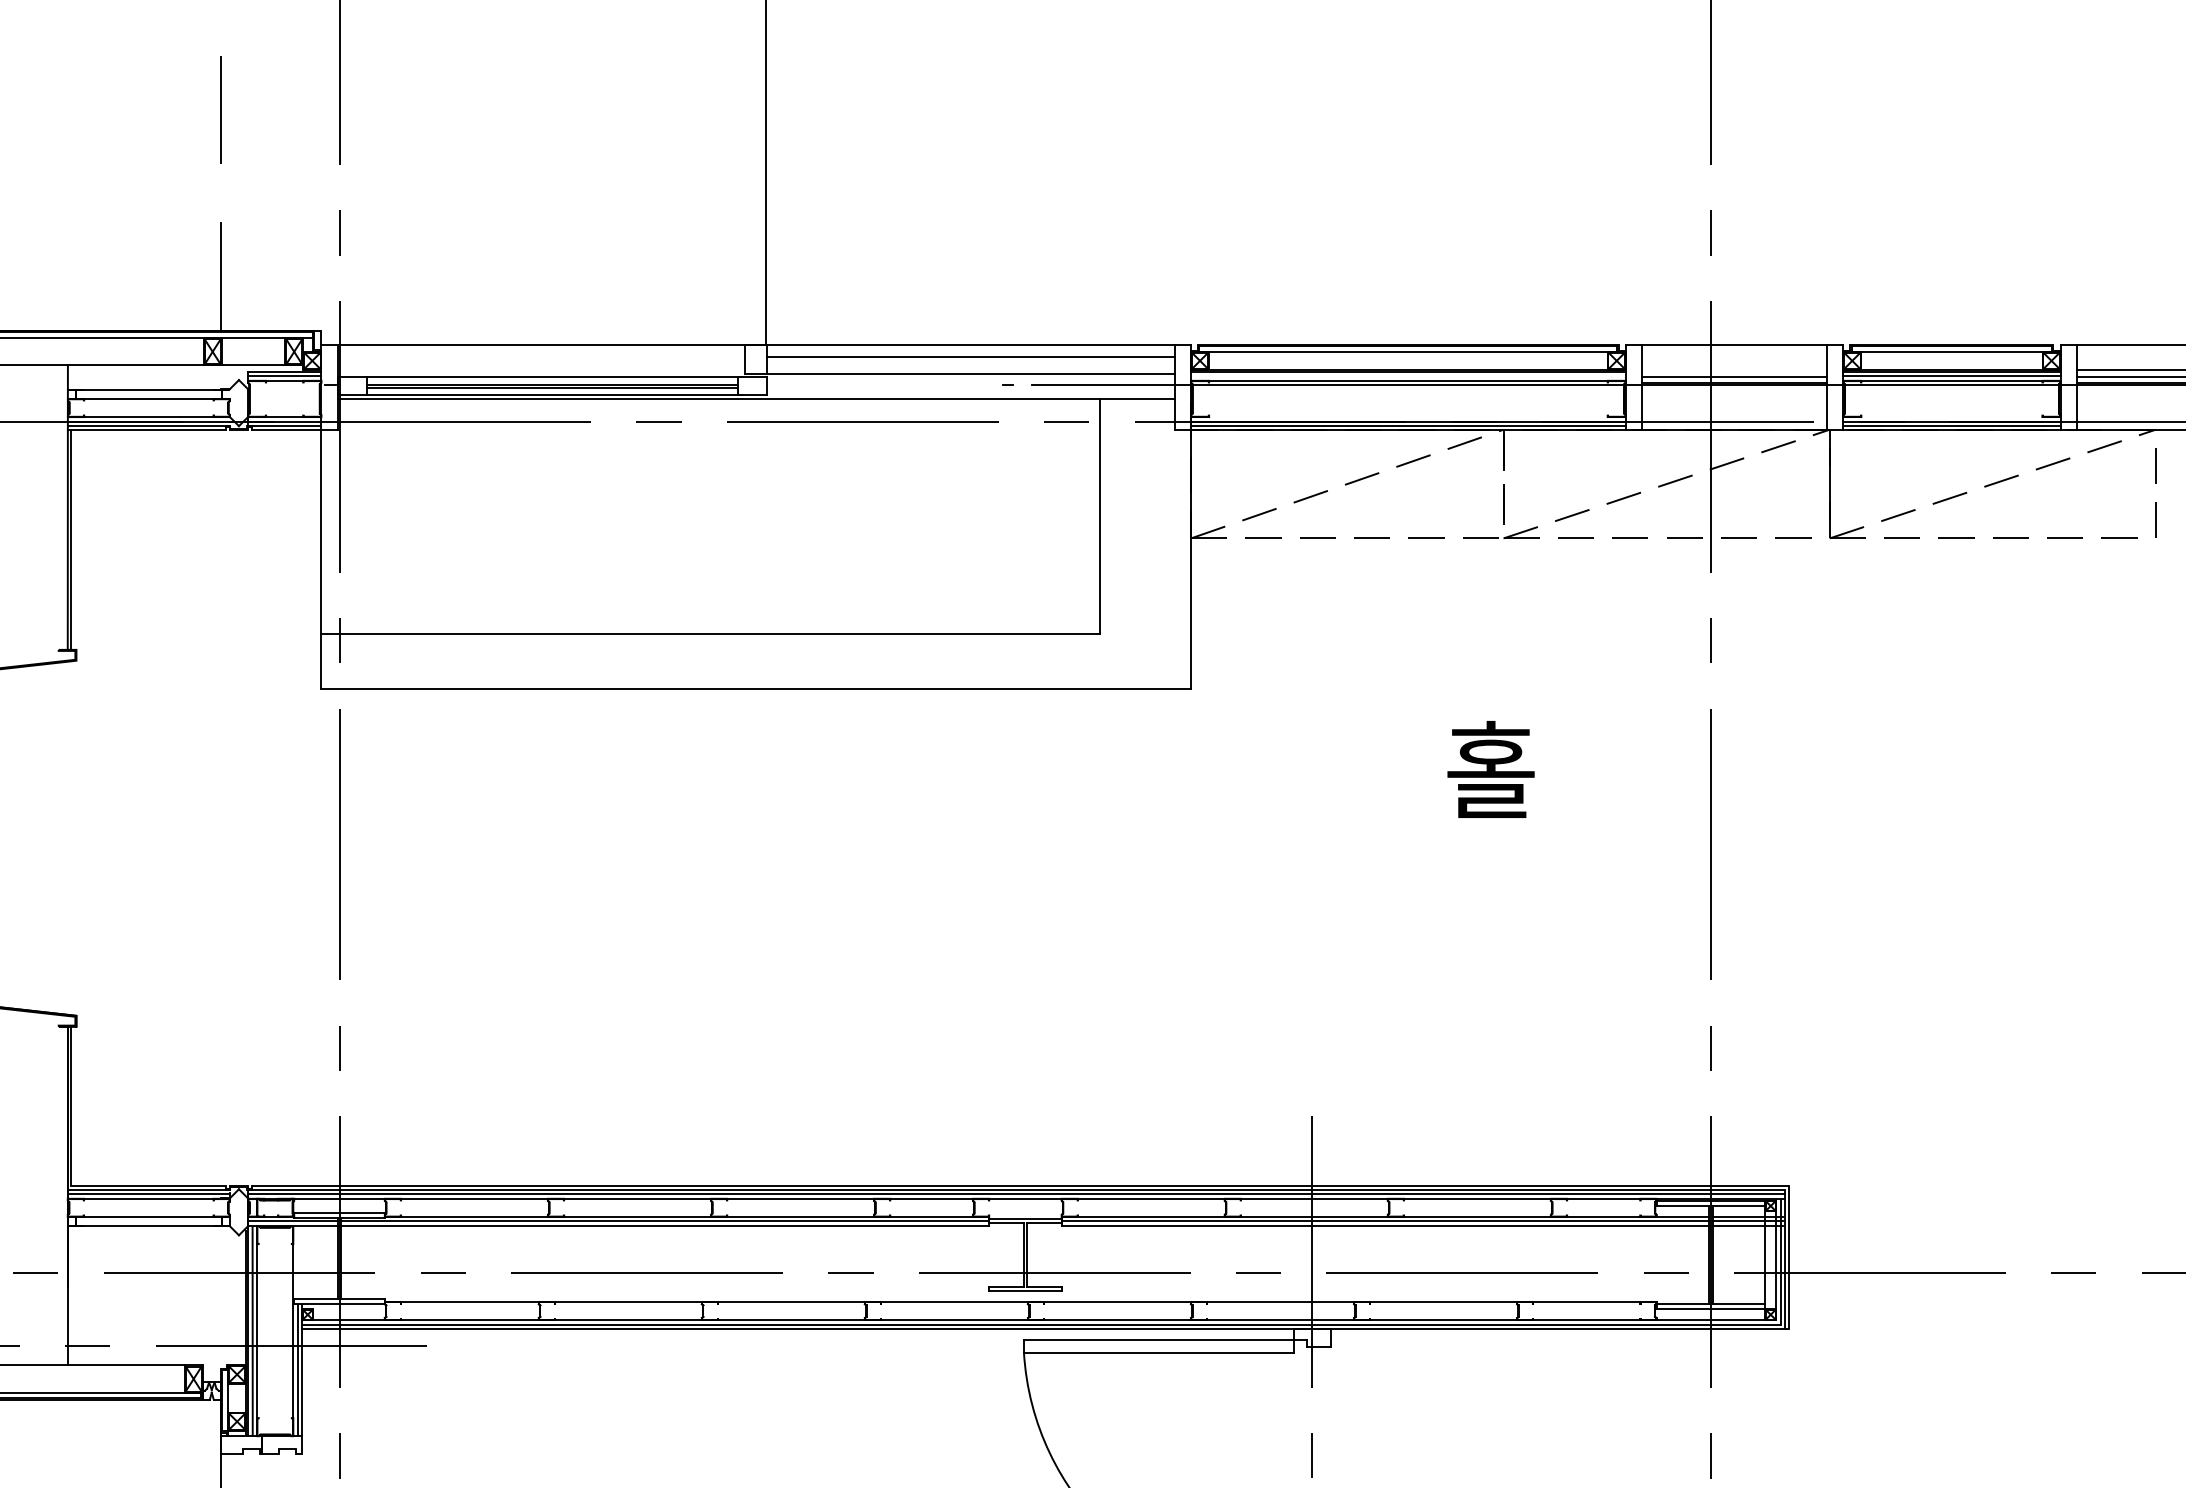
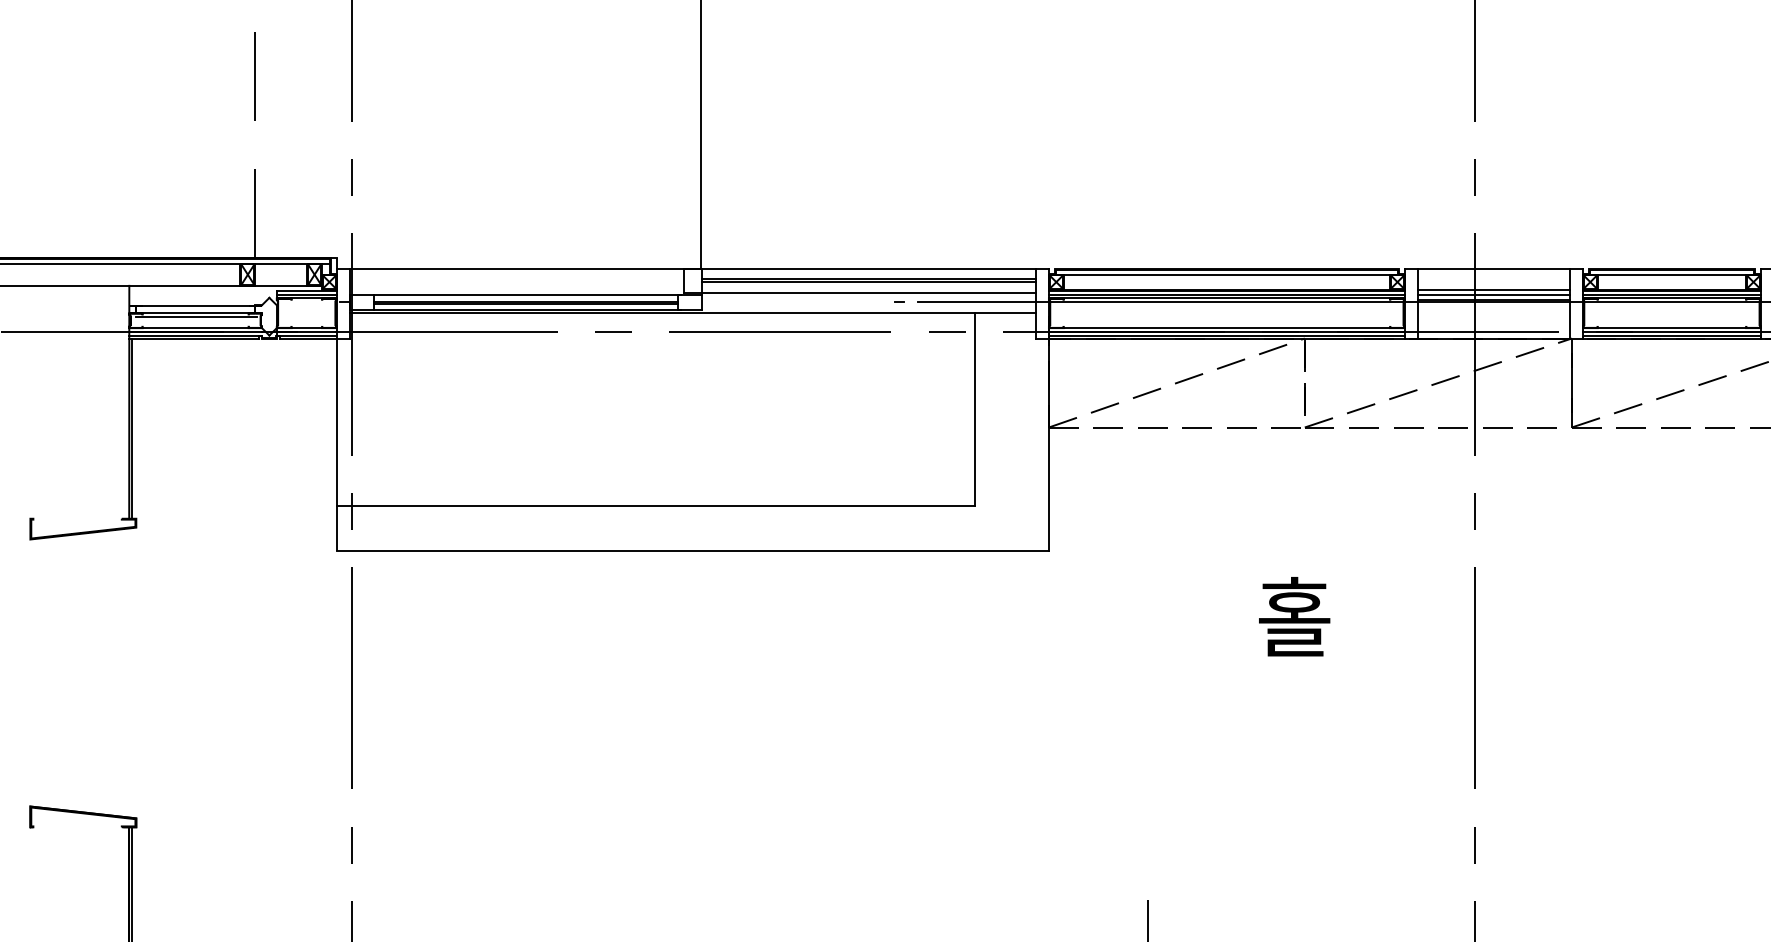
line: (970, 361) -> (868, 282), added
line: (1734, 370) -> (1493, 289), added
line: (1408, 376) -> (1227, 294), added
line: (150, 403) -> (196, 317), added
line: (1408, 417) -> (1227, 328), added
line: (1951, 417) -> (1671, 328), added

